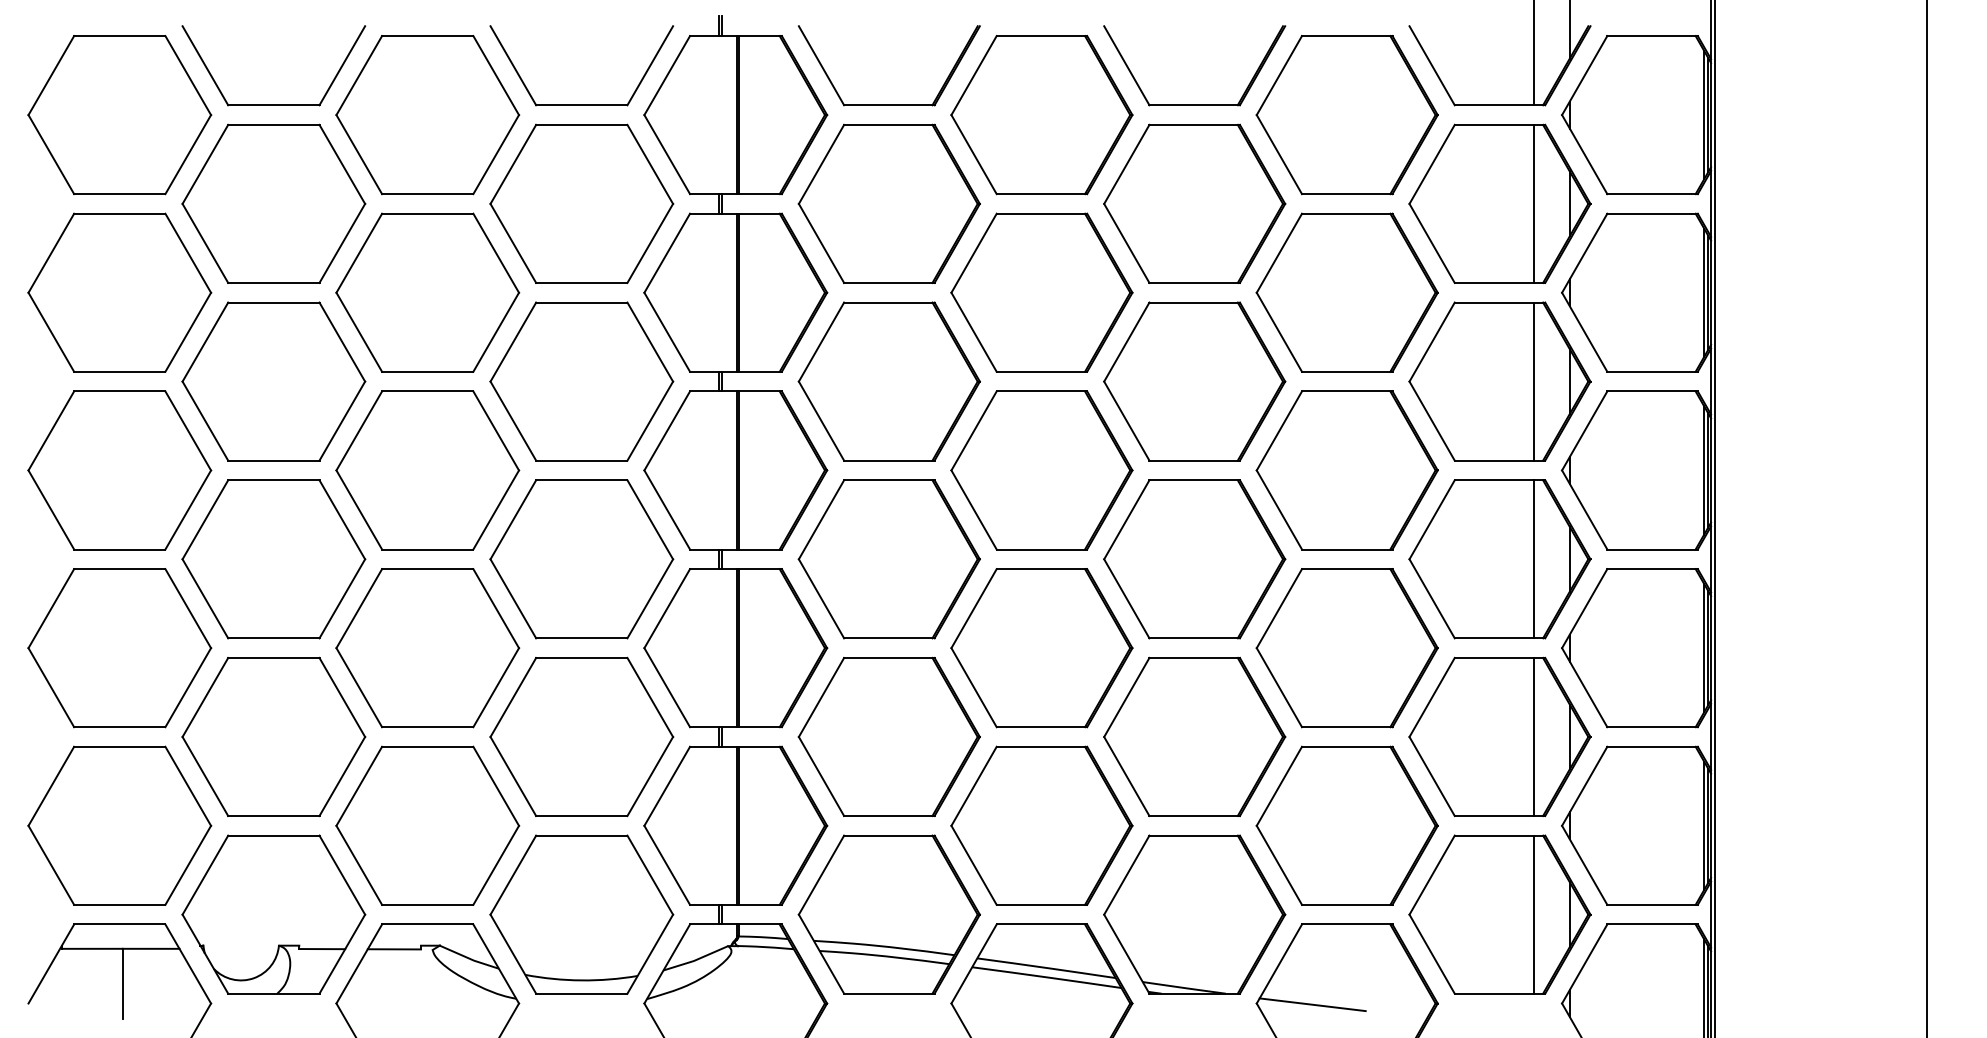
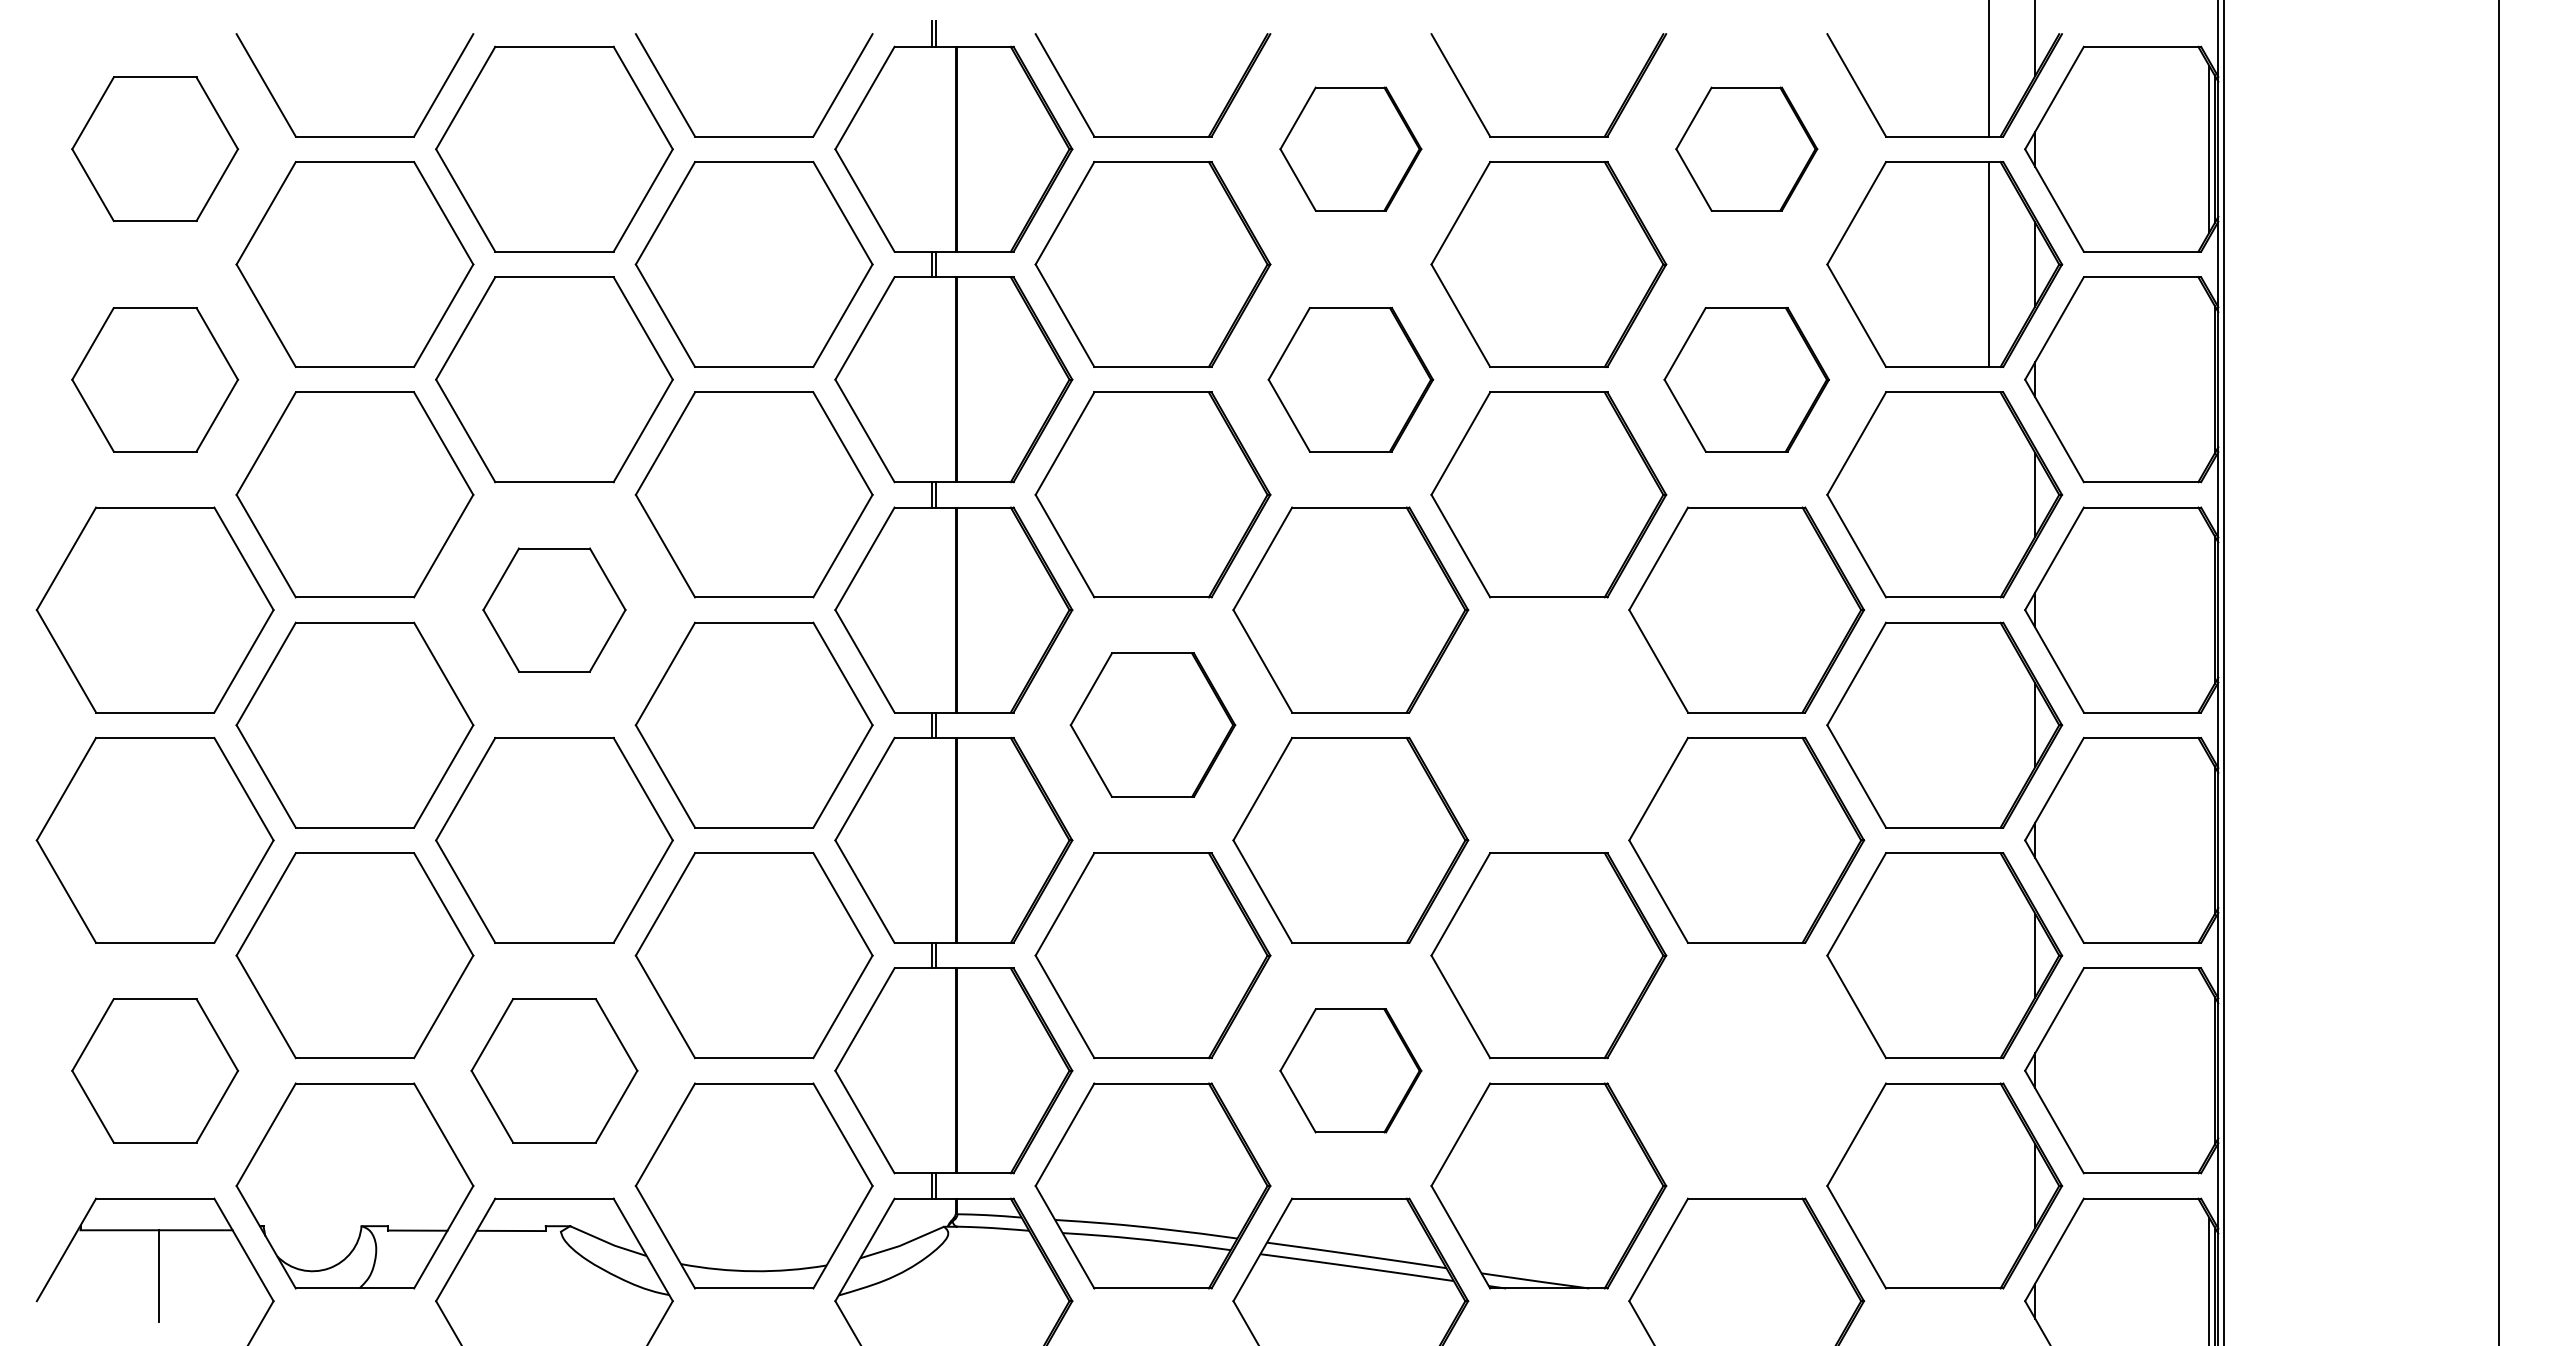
part: (119, 114) -> (154, 148), size x0.7
part: (1041, 114) -> (1350, 148), size x0.6
part: (1347, 114) -> (1746, 148), size x0.6
part: (119, 292) -> (154, 379), size x0.7
part: (1041, 292) -> (1350, 379), size x0.7
part: (1347, 292) -> (1746, 379), size x0.7
line: (1704, 292) -> (2209, 379), removed
line: (1533, 381) -> (1988, 494), removed
part: (427, 470) -> (554, 609), size x0.6
line: (1704, 470) -> (2209, 609), removed
part: (888, 558) -> (1152, 724), size x0.7
part: (1194, 558) -> (1548, 724), removed
line: (1533, 558) -> (1988, 724), removed
line: (1704, 648) -> (2209, 840), removed
line: (1533, 736) -> (1988, 955), removed
part: (119, 825) -> (154, 1070), size x0.7
part: (427, 825) -> (554, 1070), size x0.7
part: (1041, 825) -> (1350, 1070), size x0.6
part: (1347, 825) -> (1746, 1070), removed
line: (1704, 825) -> (2209, 1070), removed
line: (1533, 914) -> (1988, 1185), removed
line: (1312, 1004) -> (1701, 1302), removed

